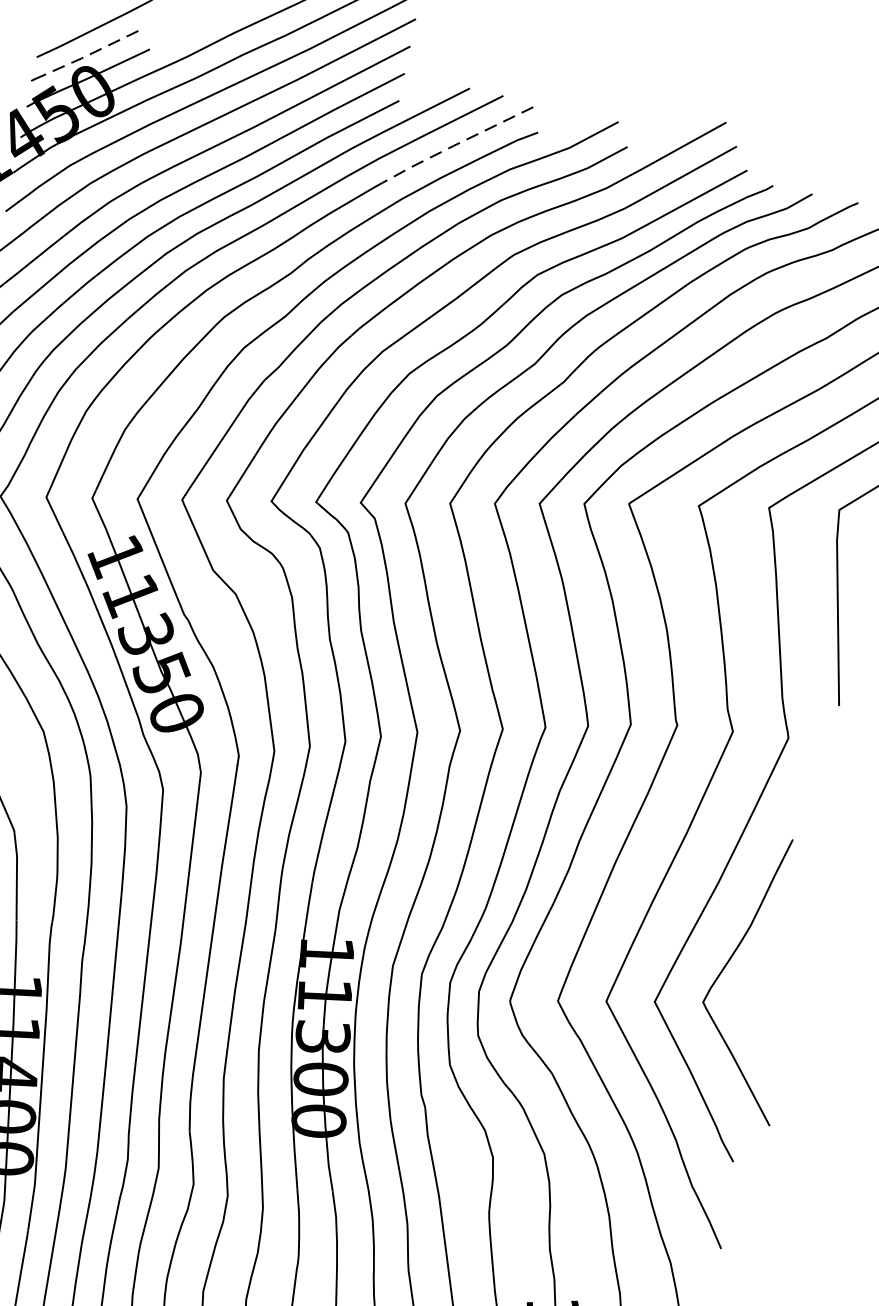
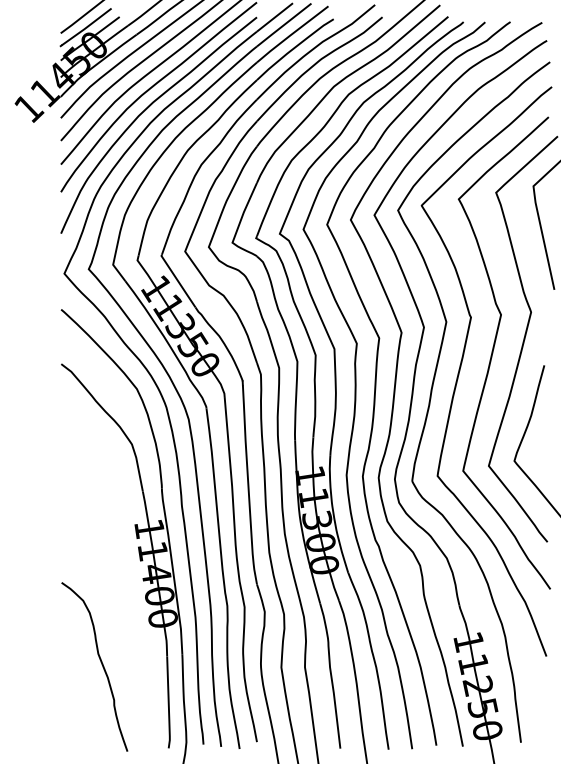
line: (85, 56) -> (86, 27), dashed -> solid
line: (455, 144) -> (291, 34), dashed -> solid

